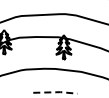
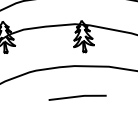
line: (56, 92) -> (79, 96), dashed -> solid

